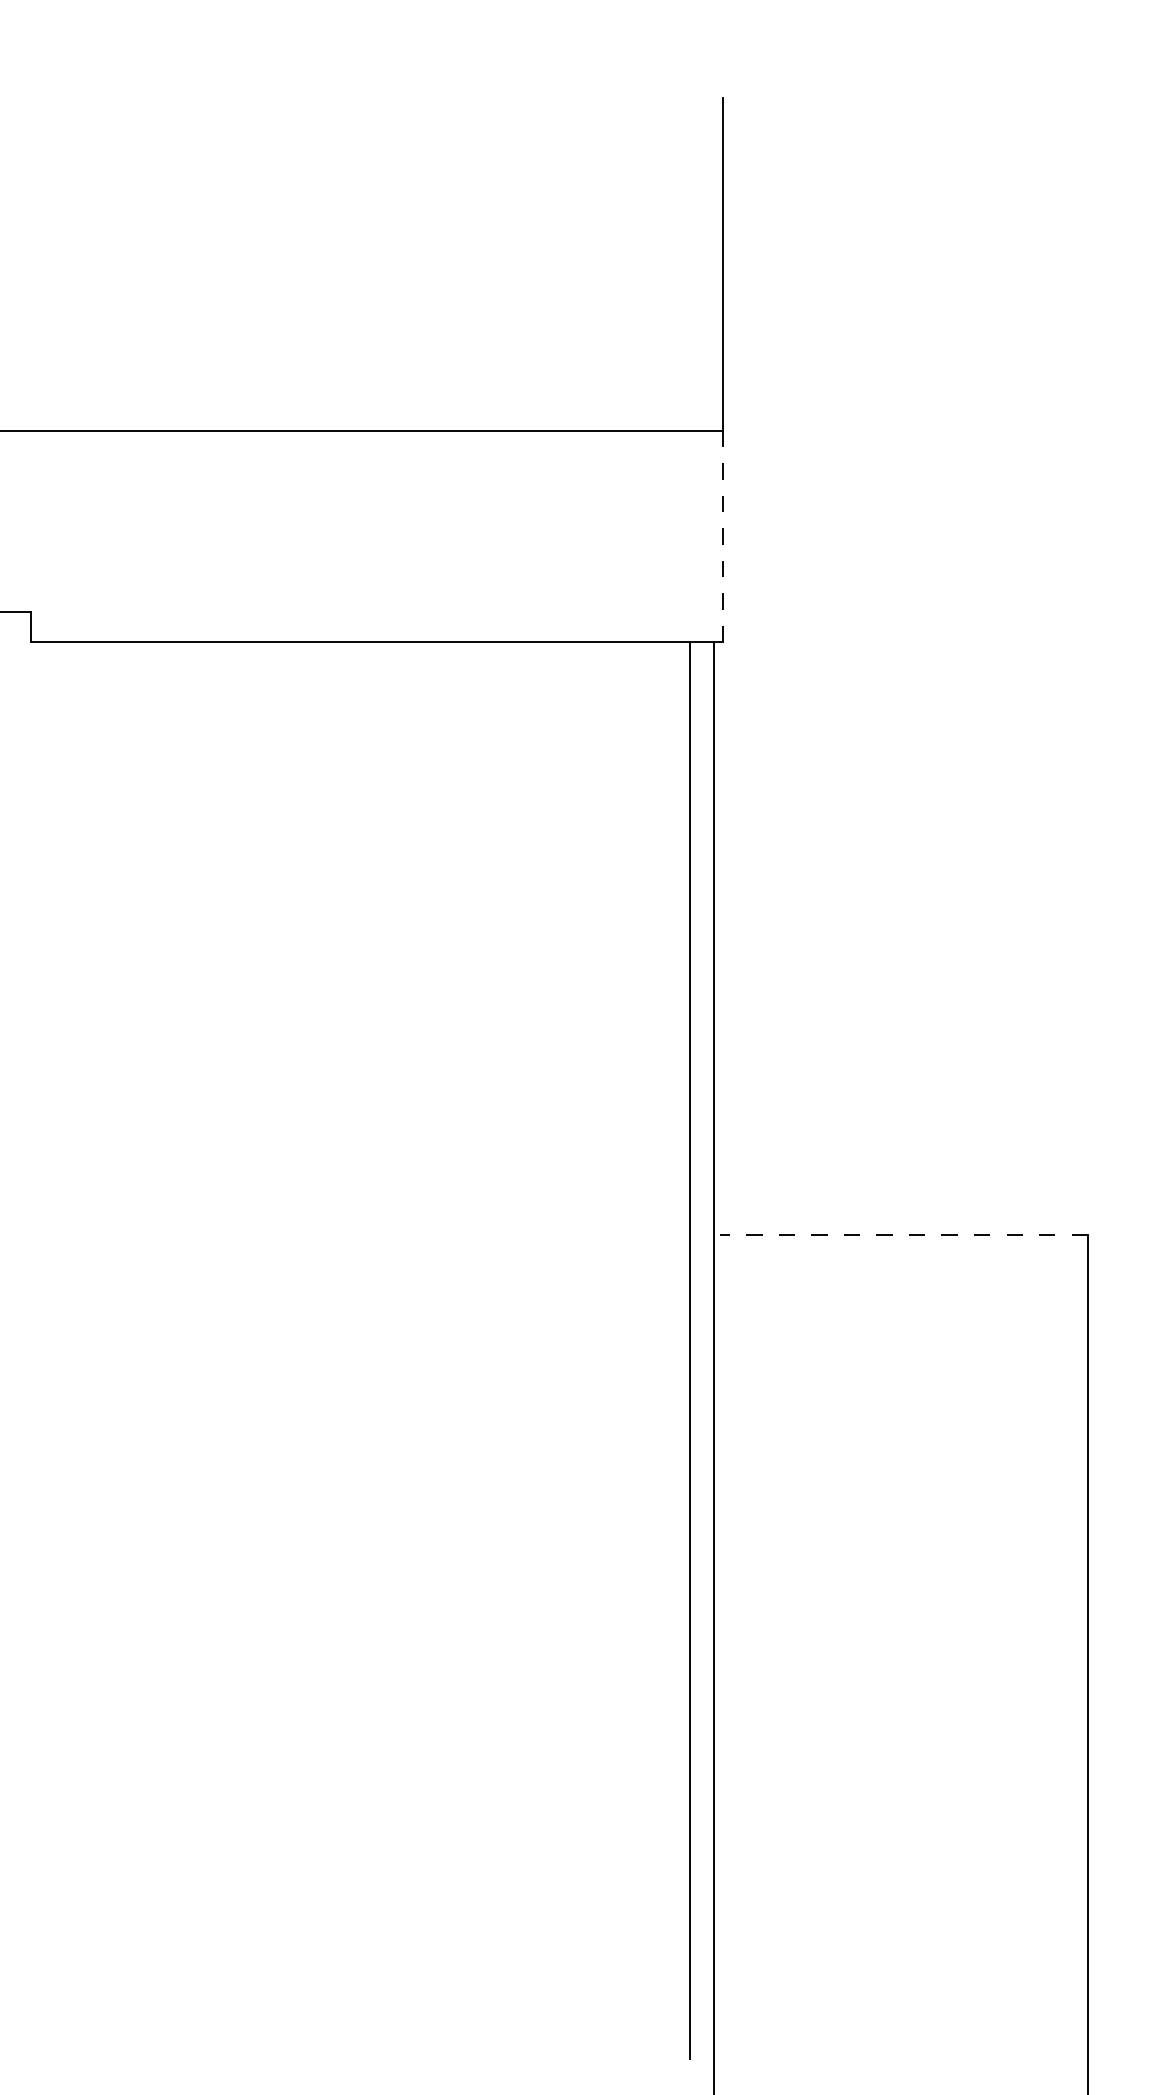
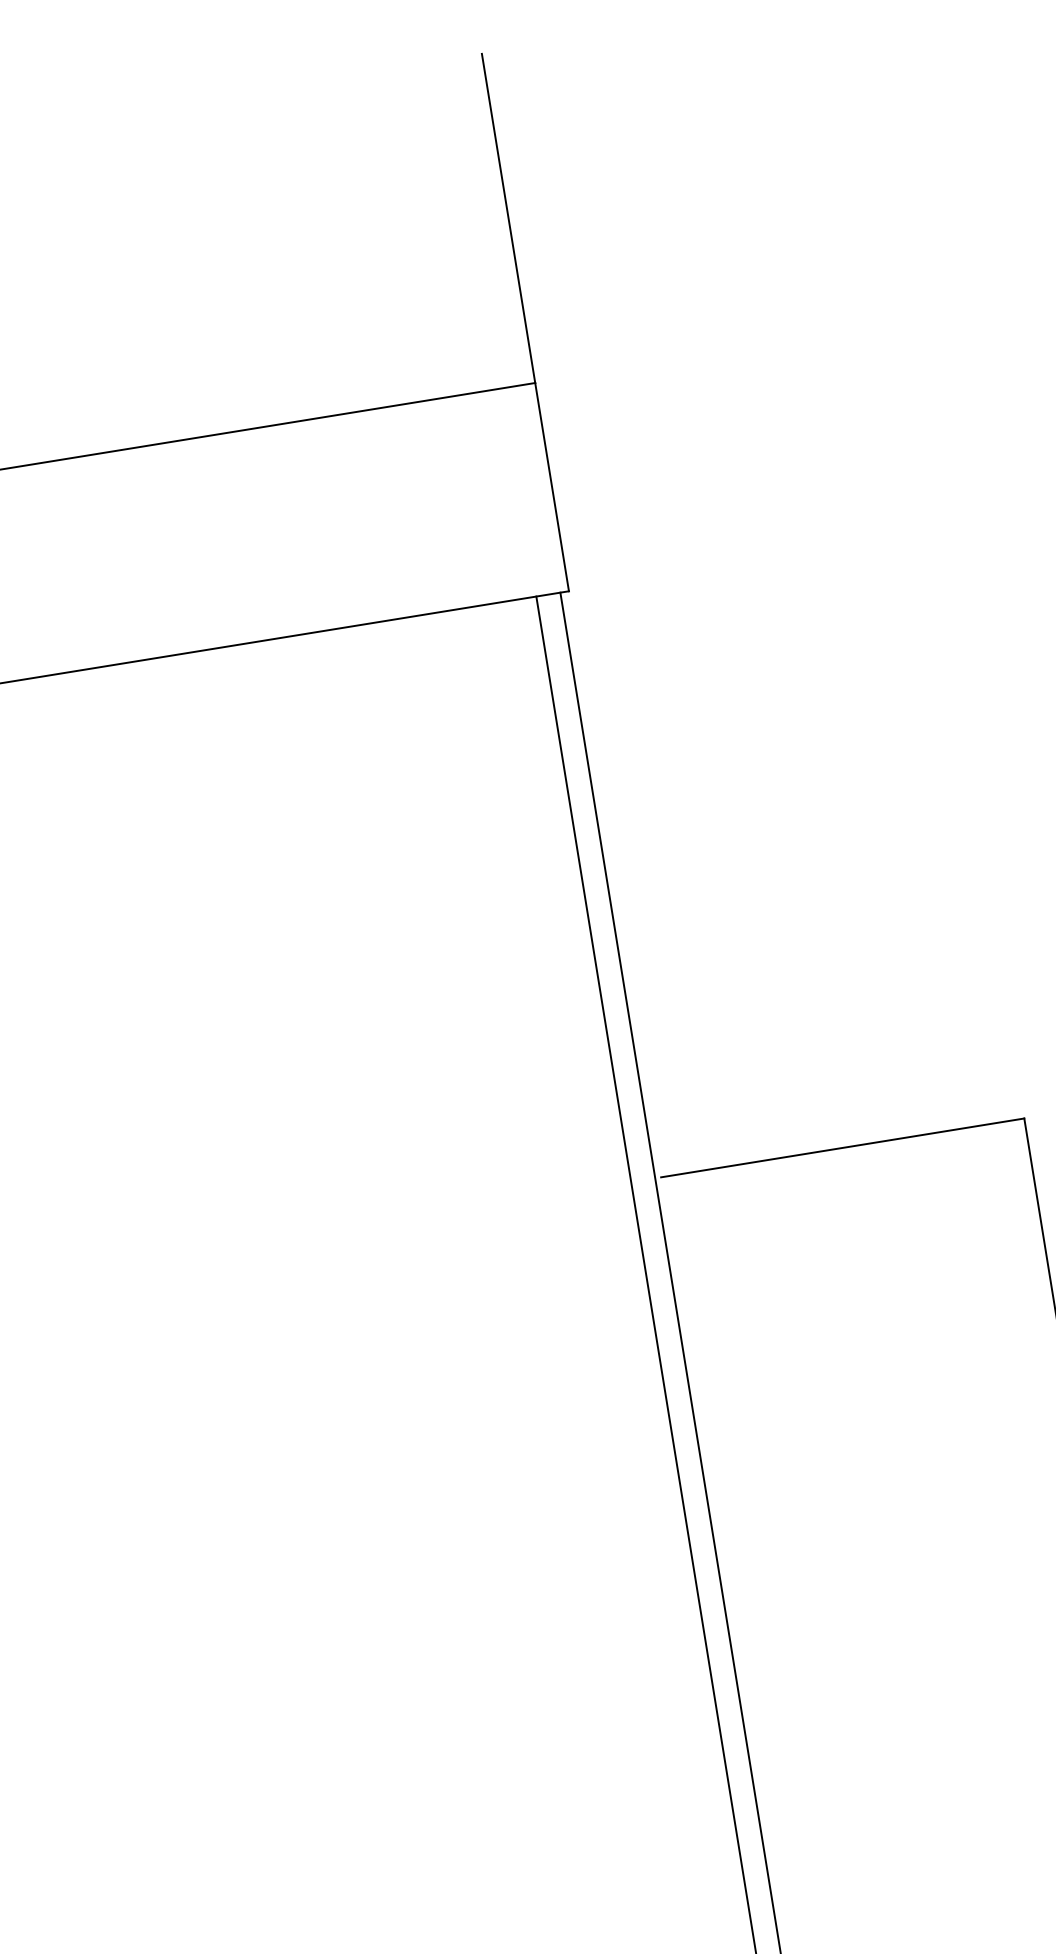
line: (722, 536) -> (551, 486), dashed -> solid
line: (903, 1235) -> (842, 1148), dashed -> solid

